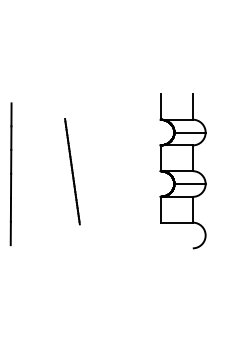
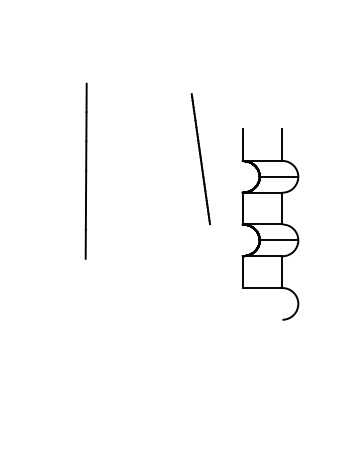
line: (72, 171) -> (200, 159), moved
line: (10, 173) -> (85, 170), moved

